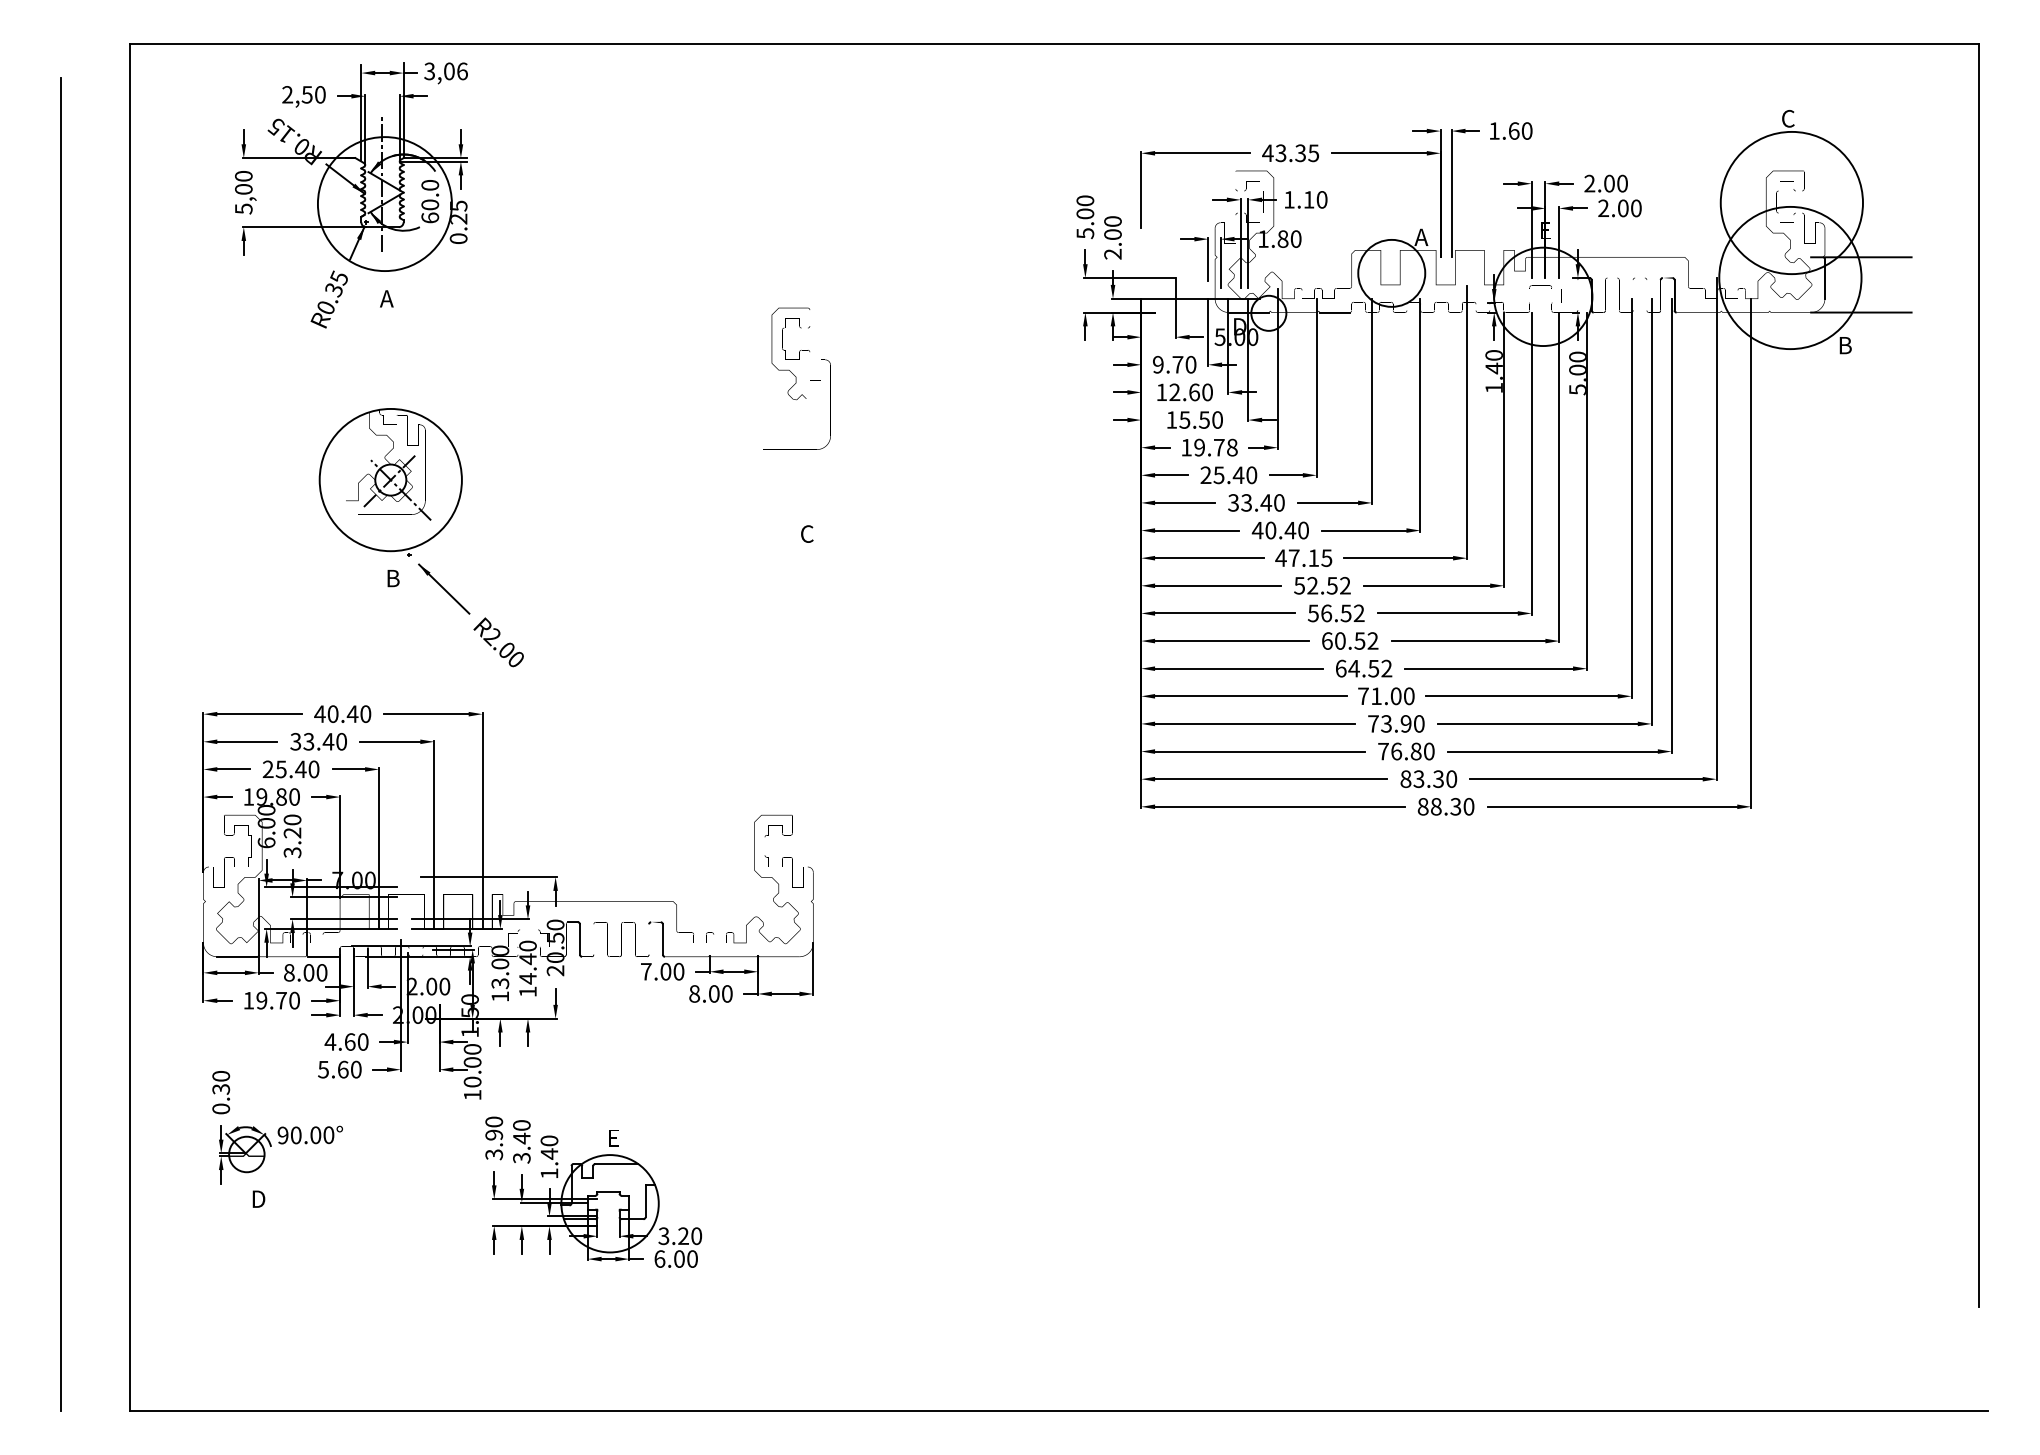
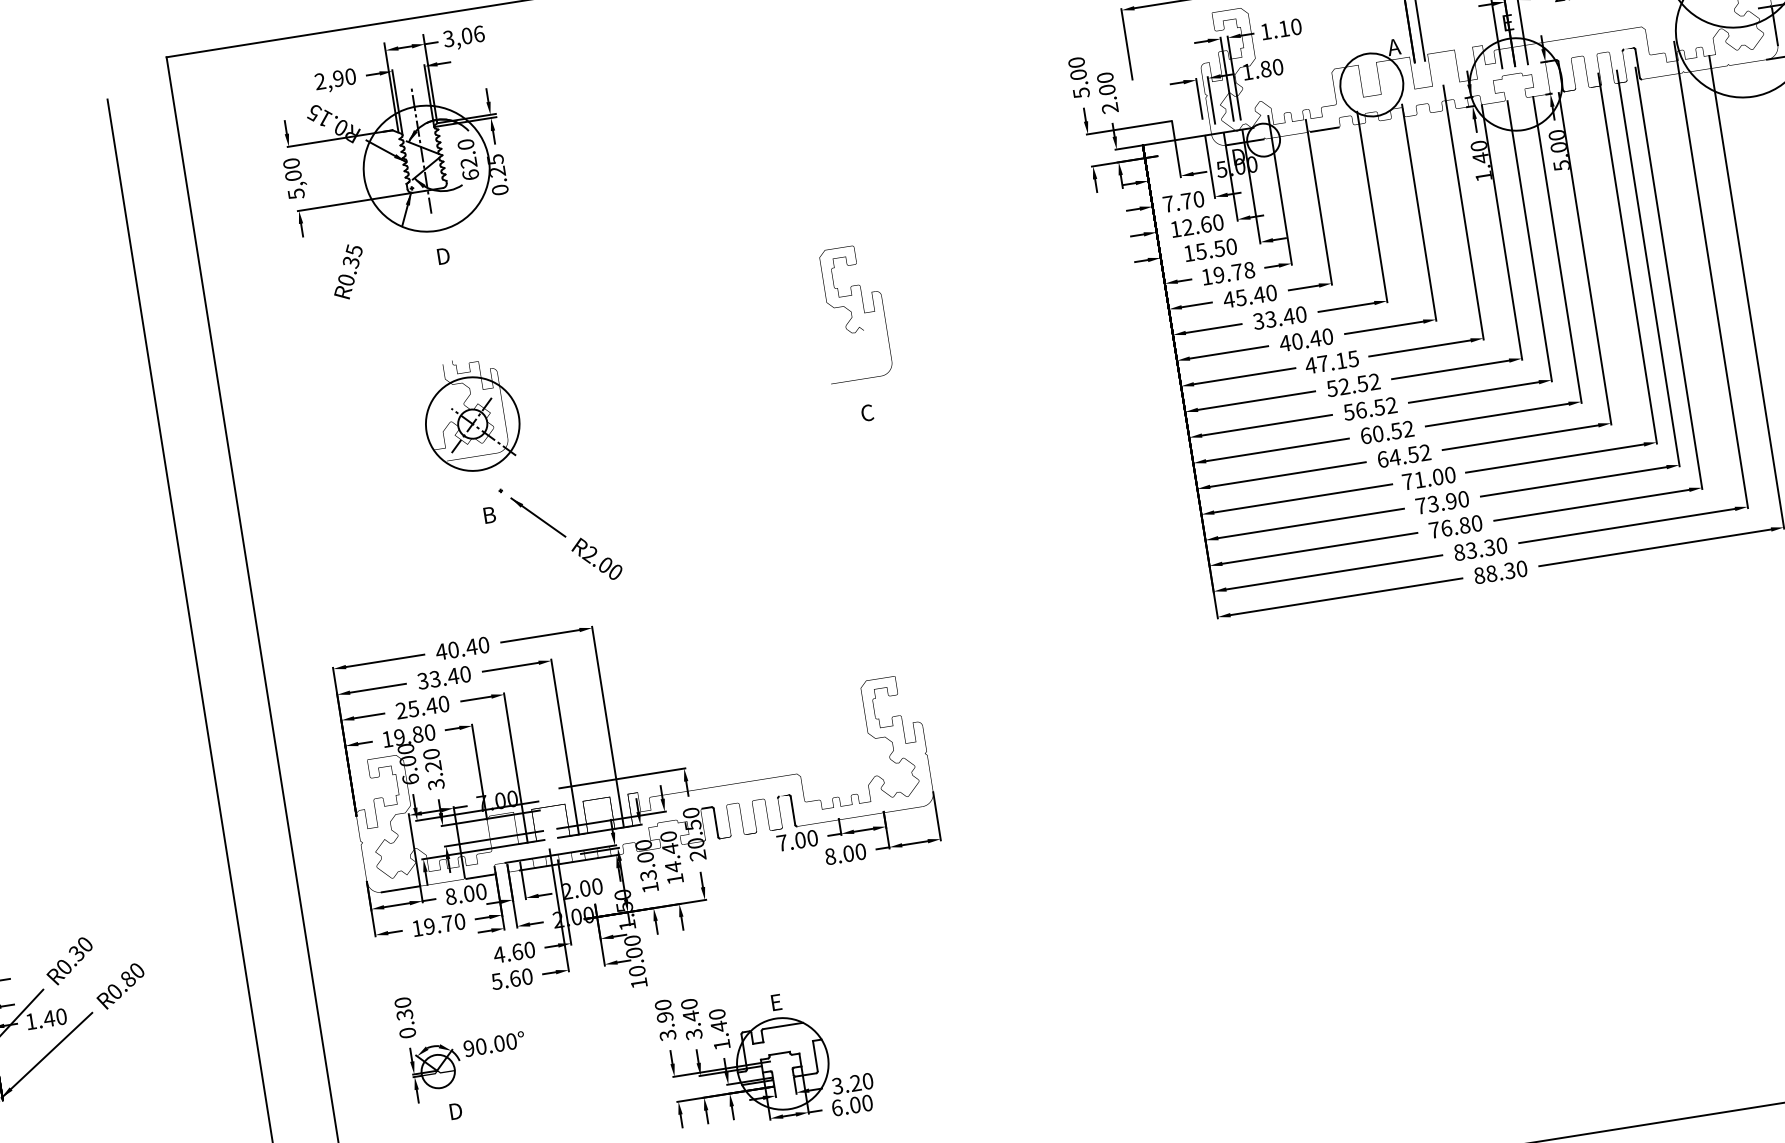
text: (306, 94) -> (337, 78), 2,50 -> 2,90
text: (430, 204) -> (469, 162), 60.0 -> 62.0
text: (387, 298) -> (442, 255), A -> D
text: (328, 299) -> (347, 272), moved
text: (1158, 364) -> (1168, 203), 9.70 -> 7.70
curve: (796, 378) -> (851, 313), moved
text: (1205, 474) -> (1228, 299), 25.40 -> 45.40
circle: (390, 479) -> (472, 423), size x0.7

